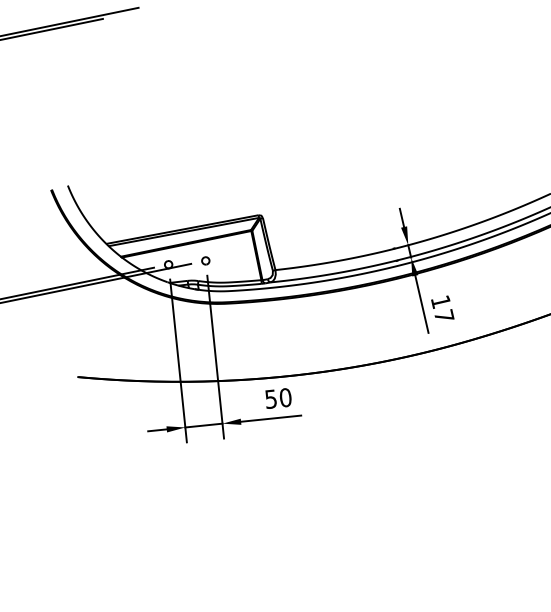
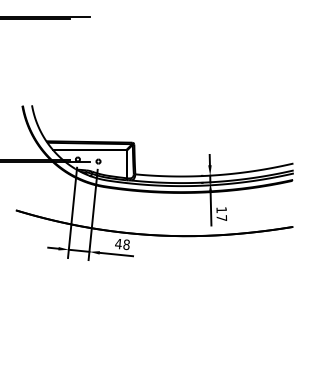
text: (277, 396) -> (122, 243), 50 -> 48

